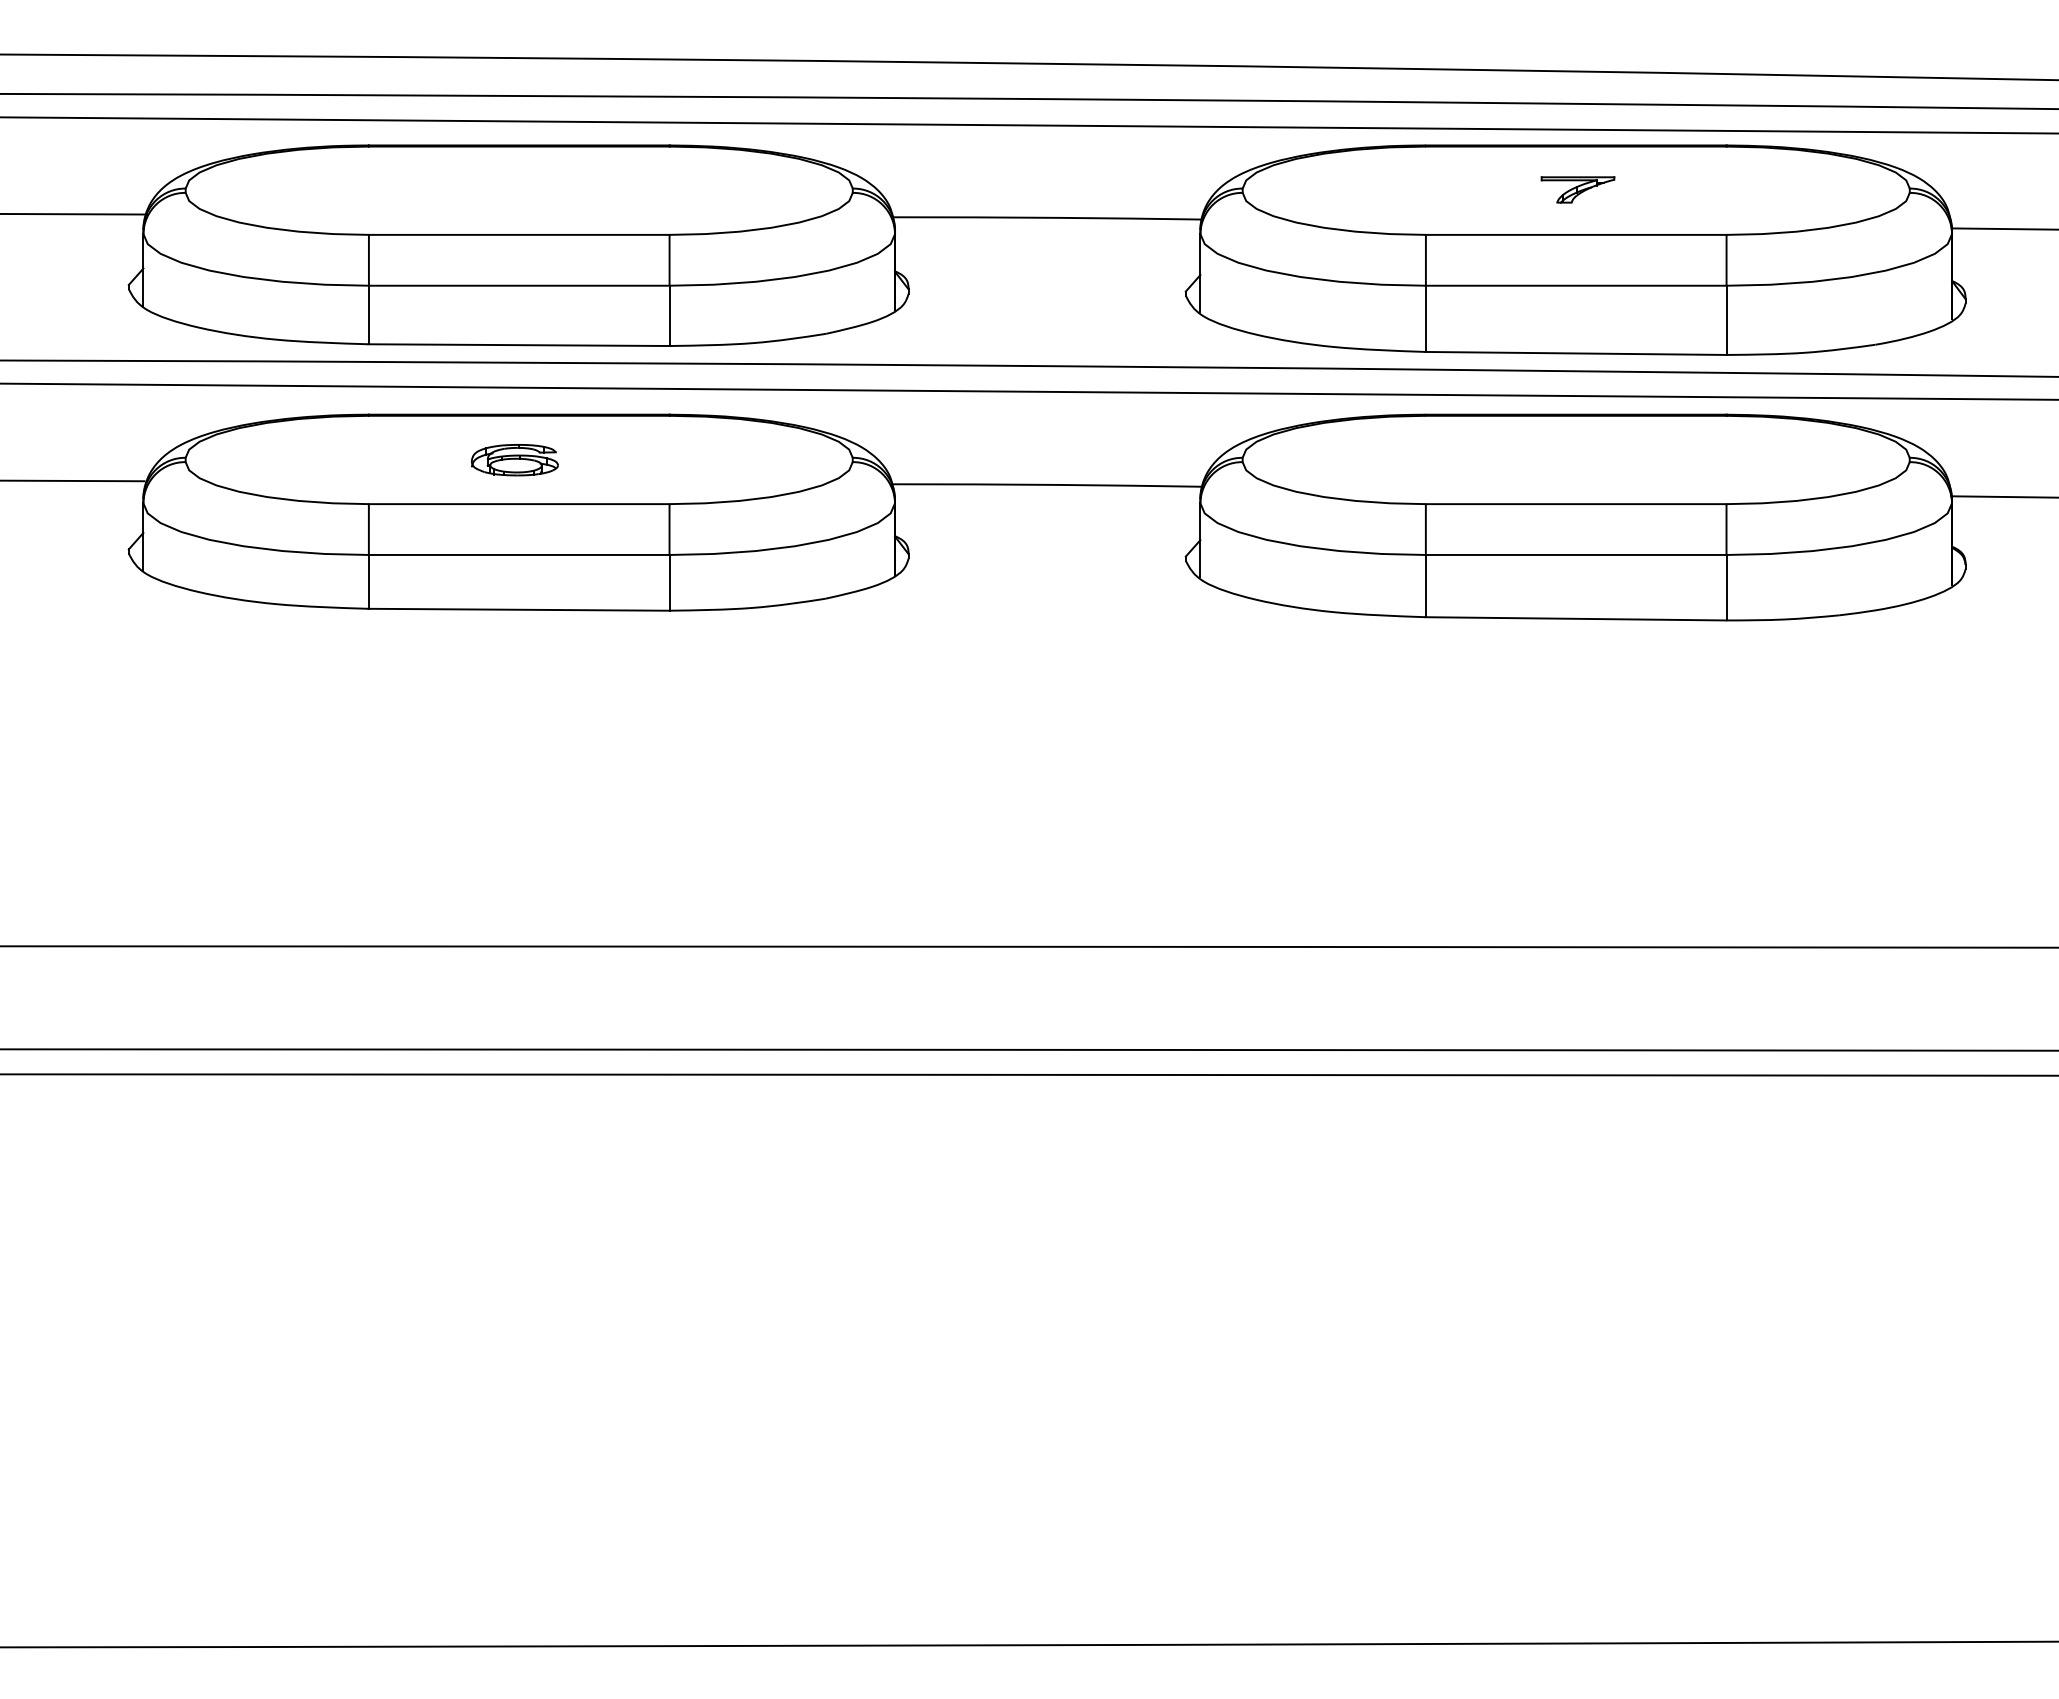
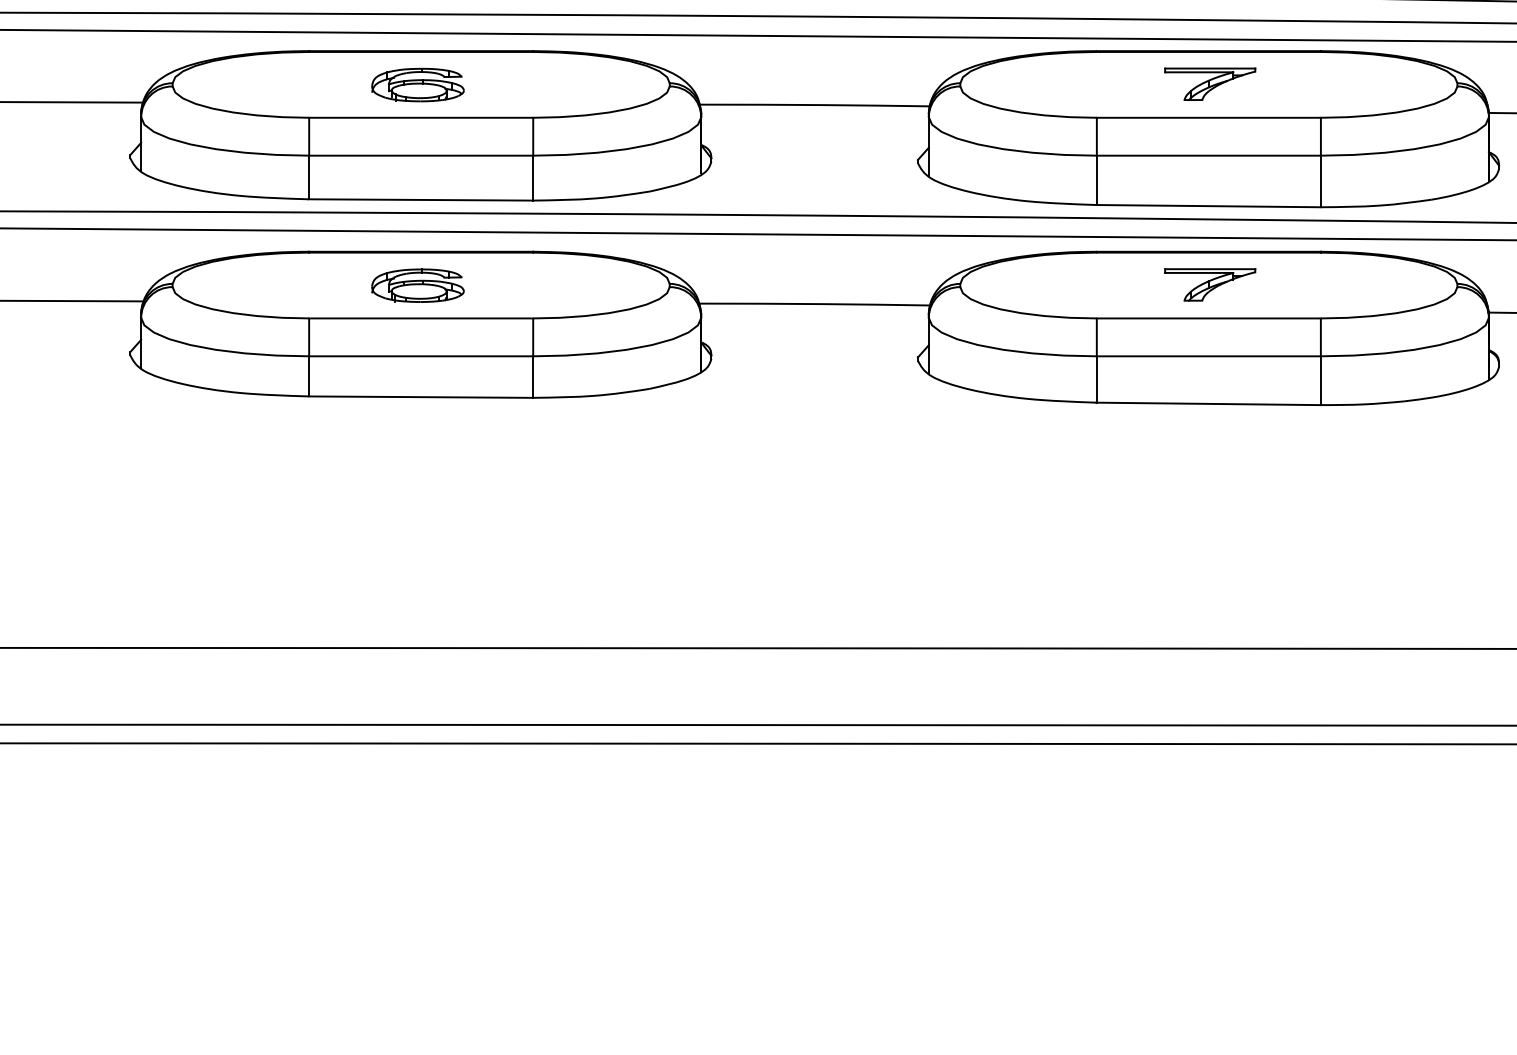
part: (1577, 189) -> (1209, 83), size x1.67
part: (514, 190) -> (417, 84), added
part: (514, 459) -> (417, 285), size x1.43
part: (1577, 459) -> (1209, 285), added

